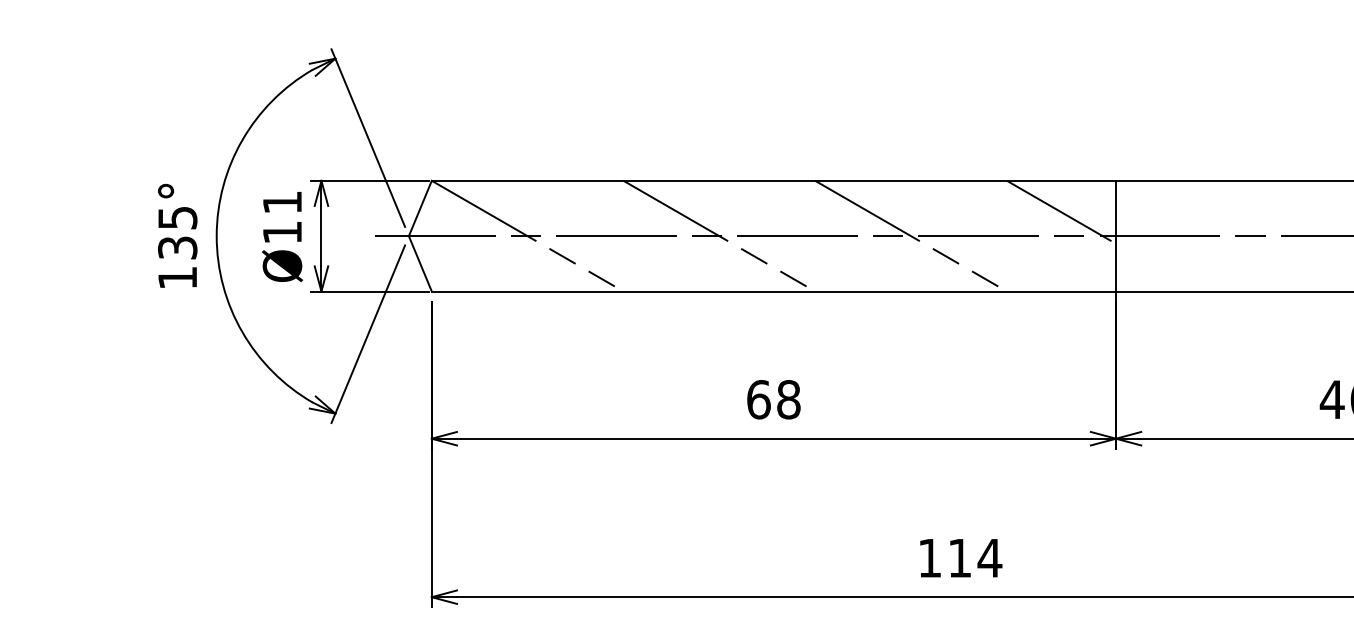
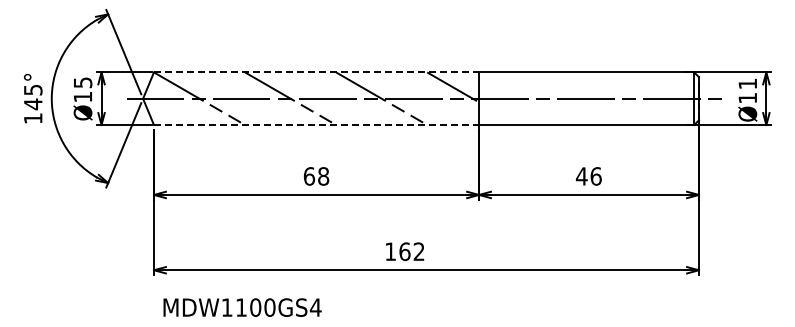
line: (773, 180) -> (316, 72), solid -> dashed
text: (283, 202) -> (83, 82), Ø11 -> Ø15
text: (176, 248) -> (32, 104), 135° -> 145°
line: (773, 292) -> (316, 125), solid -> dashed
text: (975, 557) -> (412, 251), 114 -> 162

